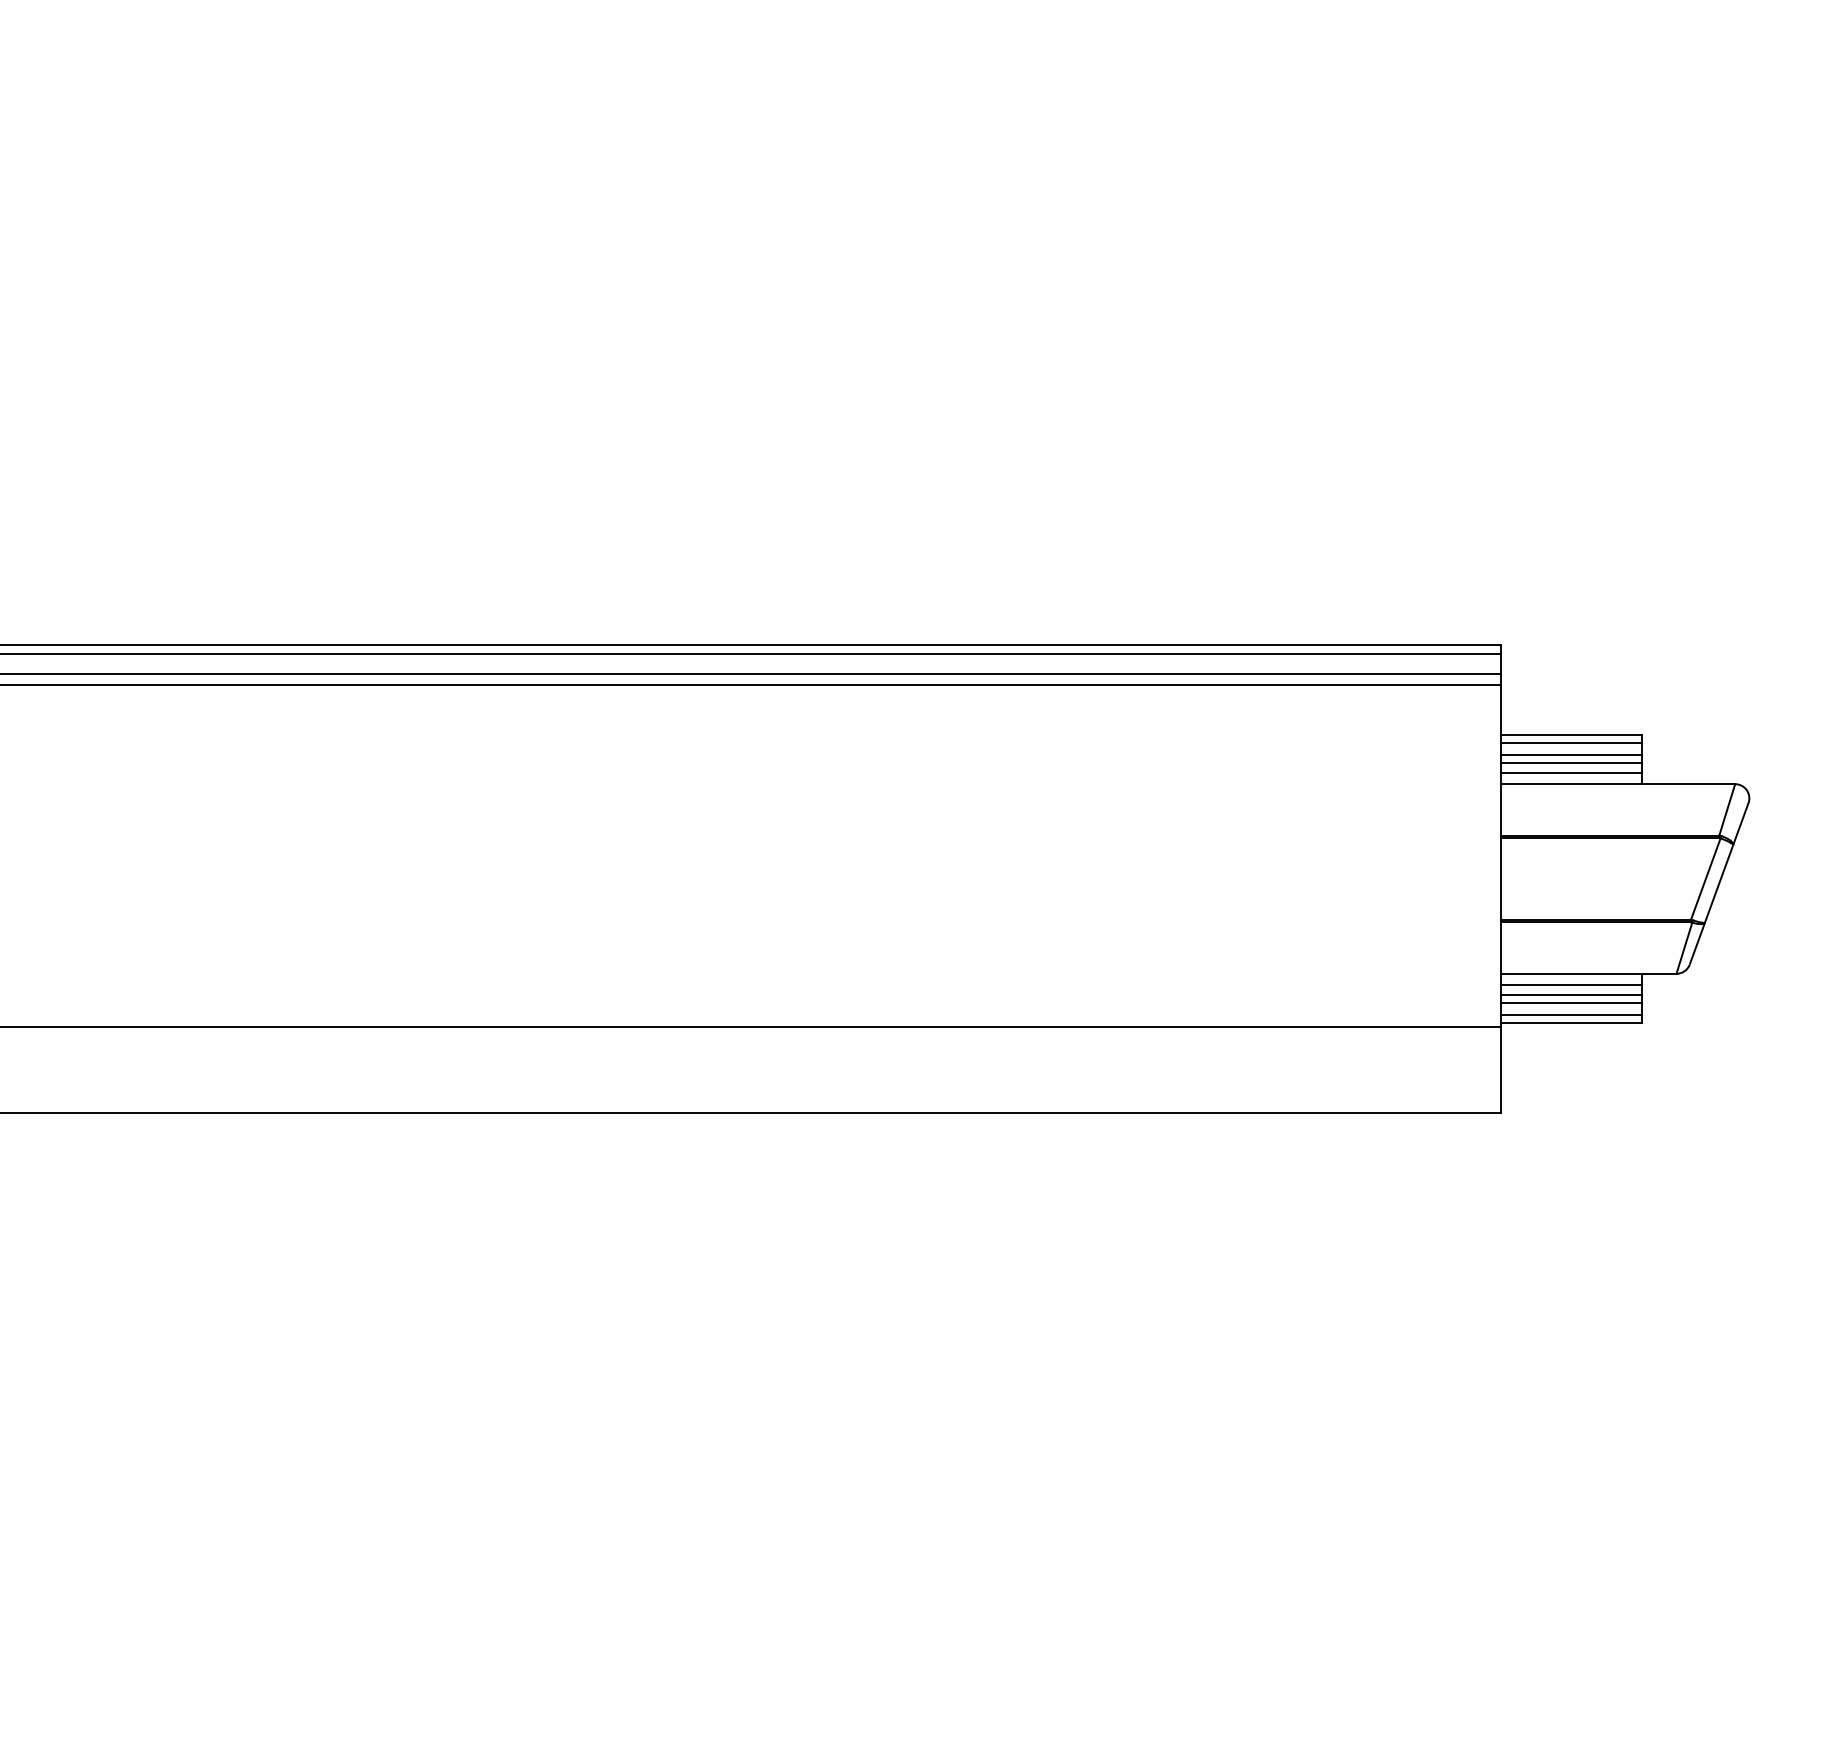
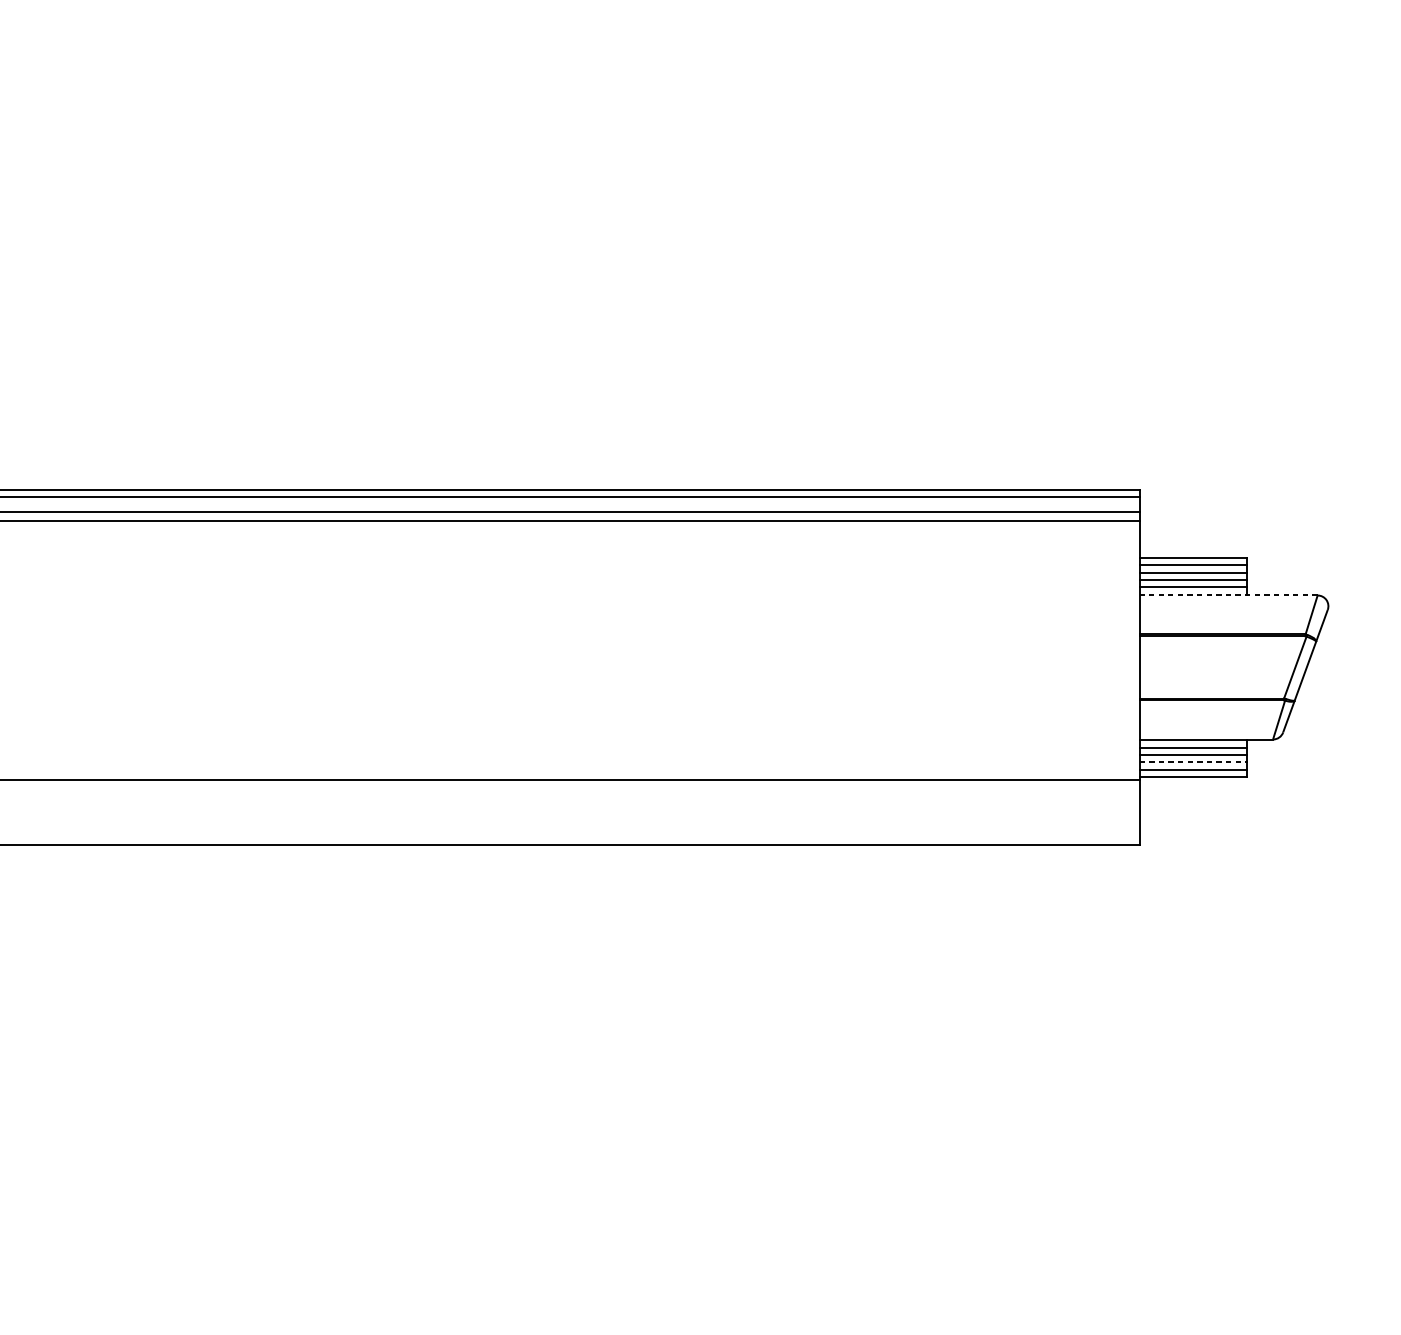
line: (1617, 784) -> (1228, 595), solid -> dashed
line: (1571, 1003) -> (1193, 762), solid -> dashed

